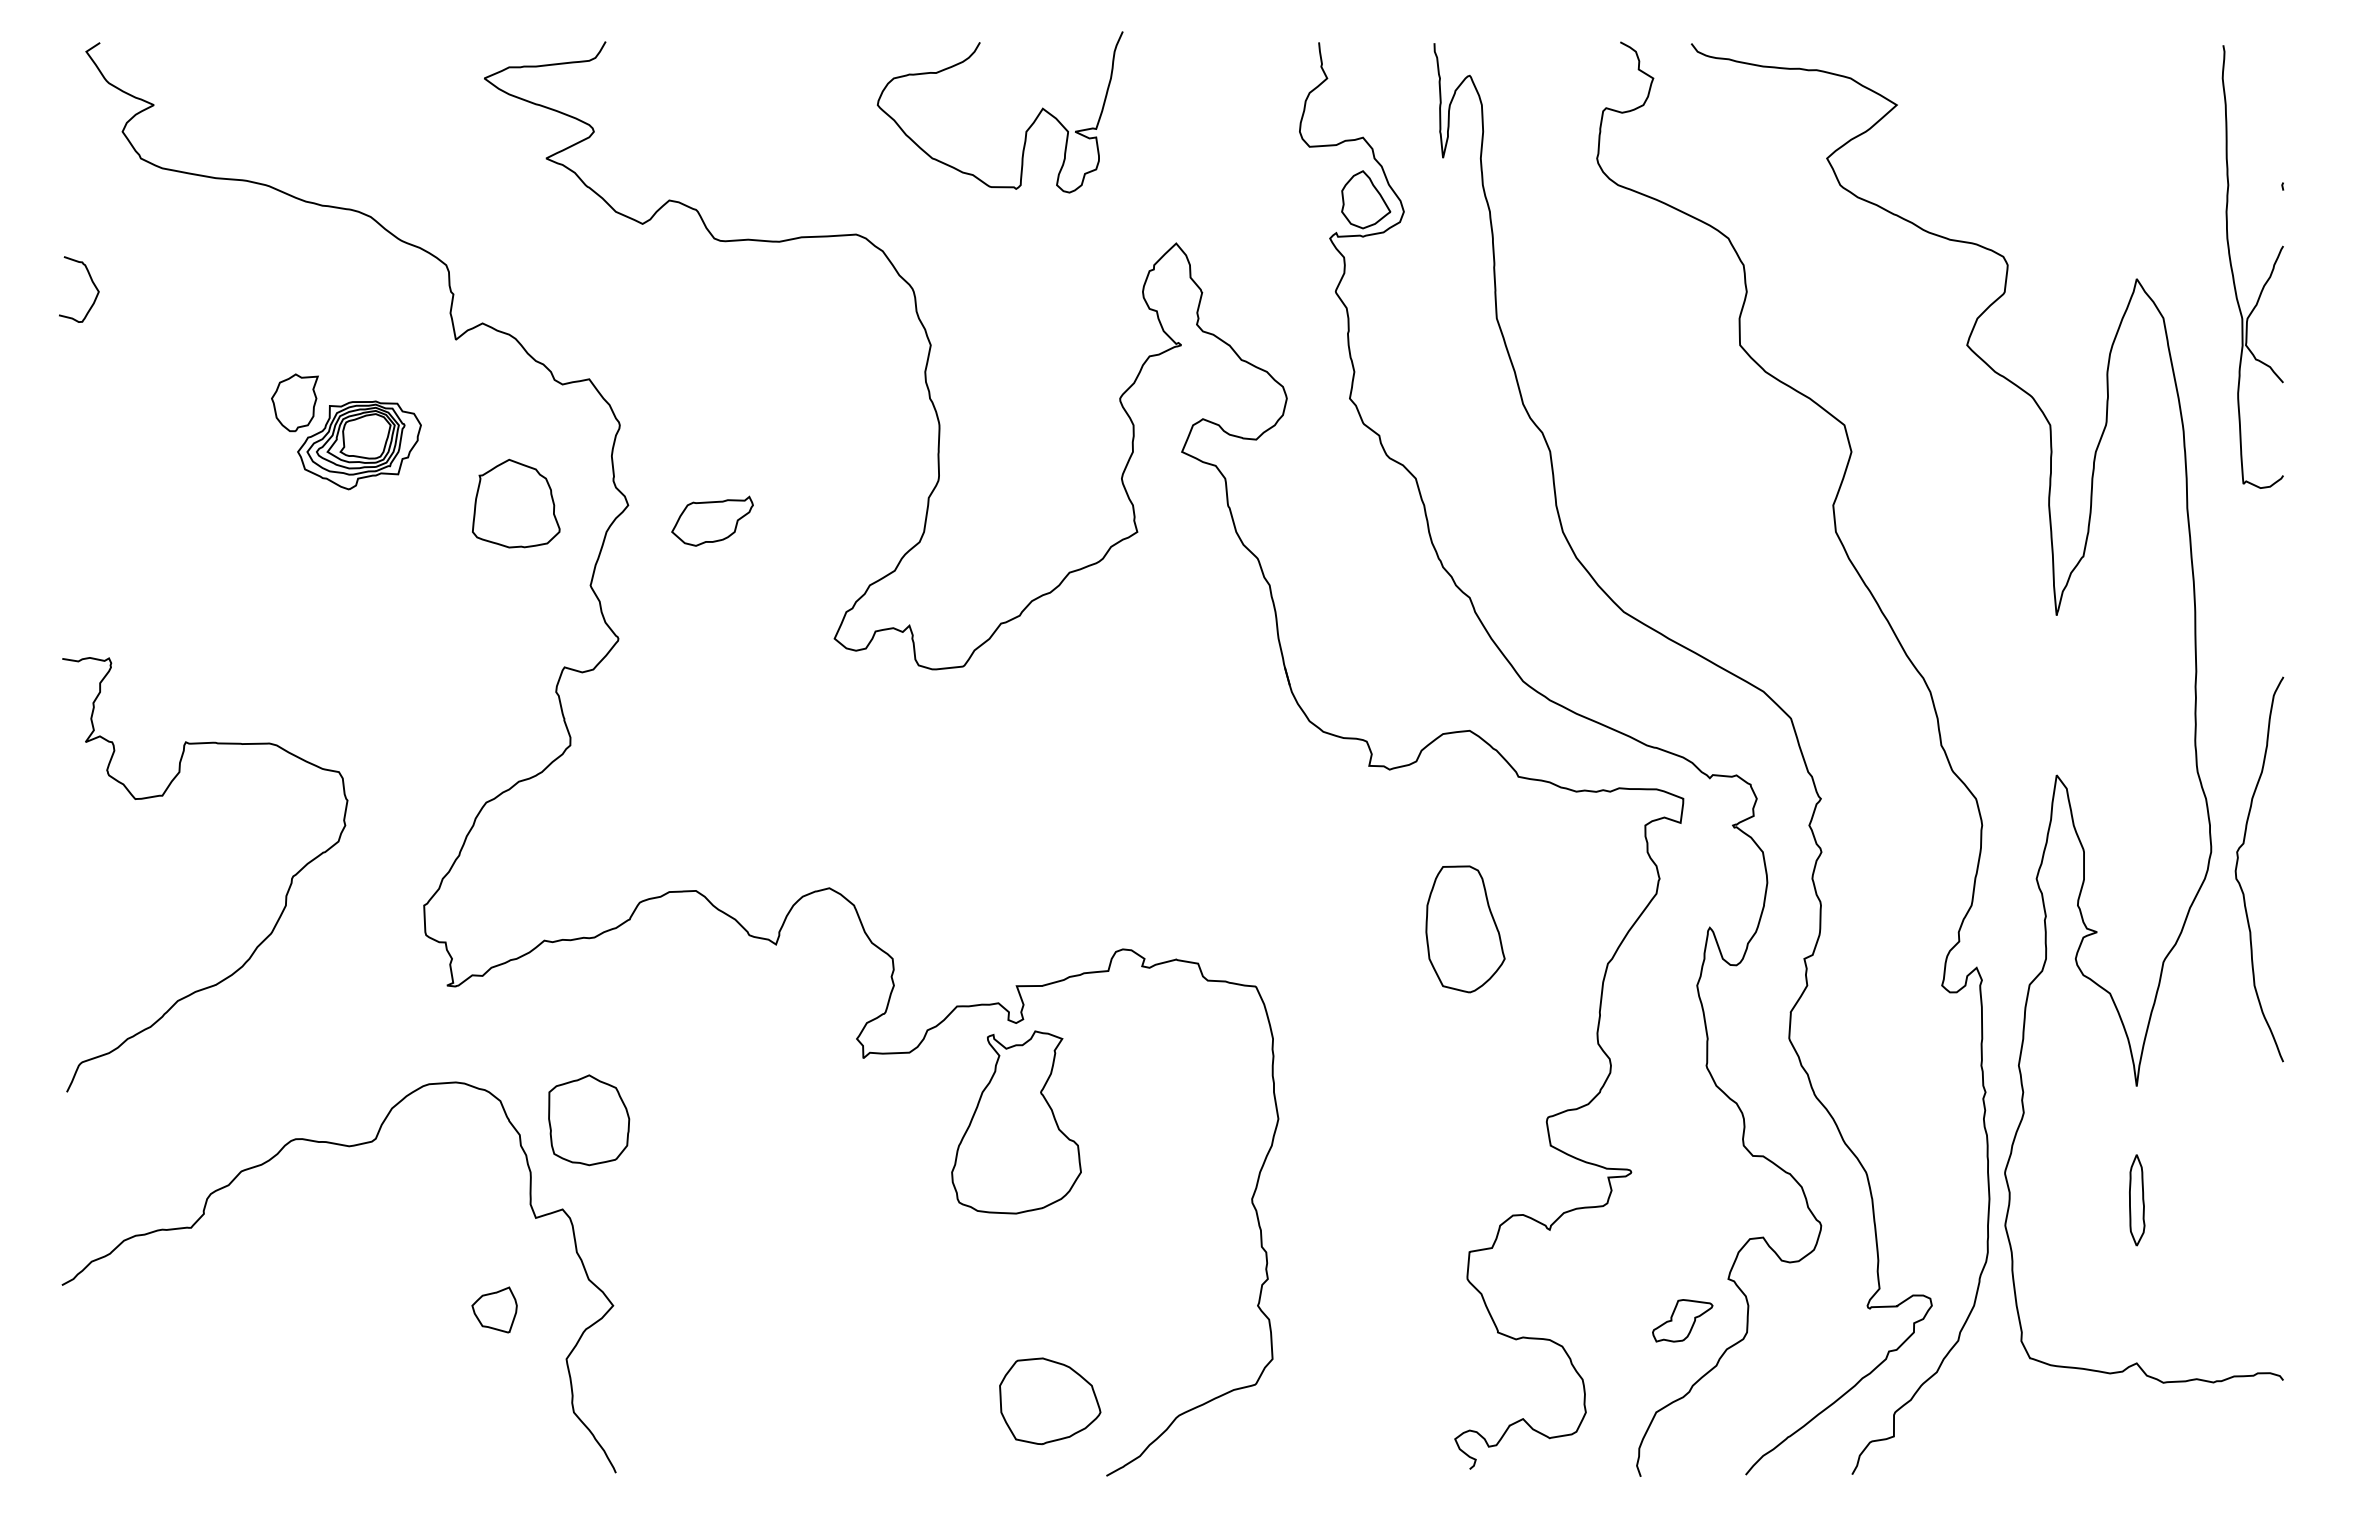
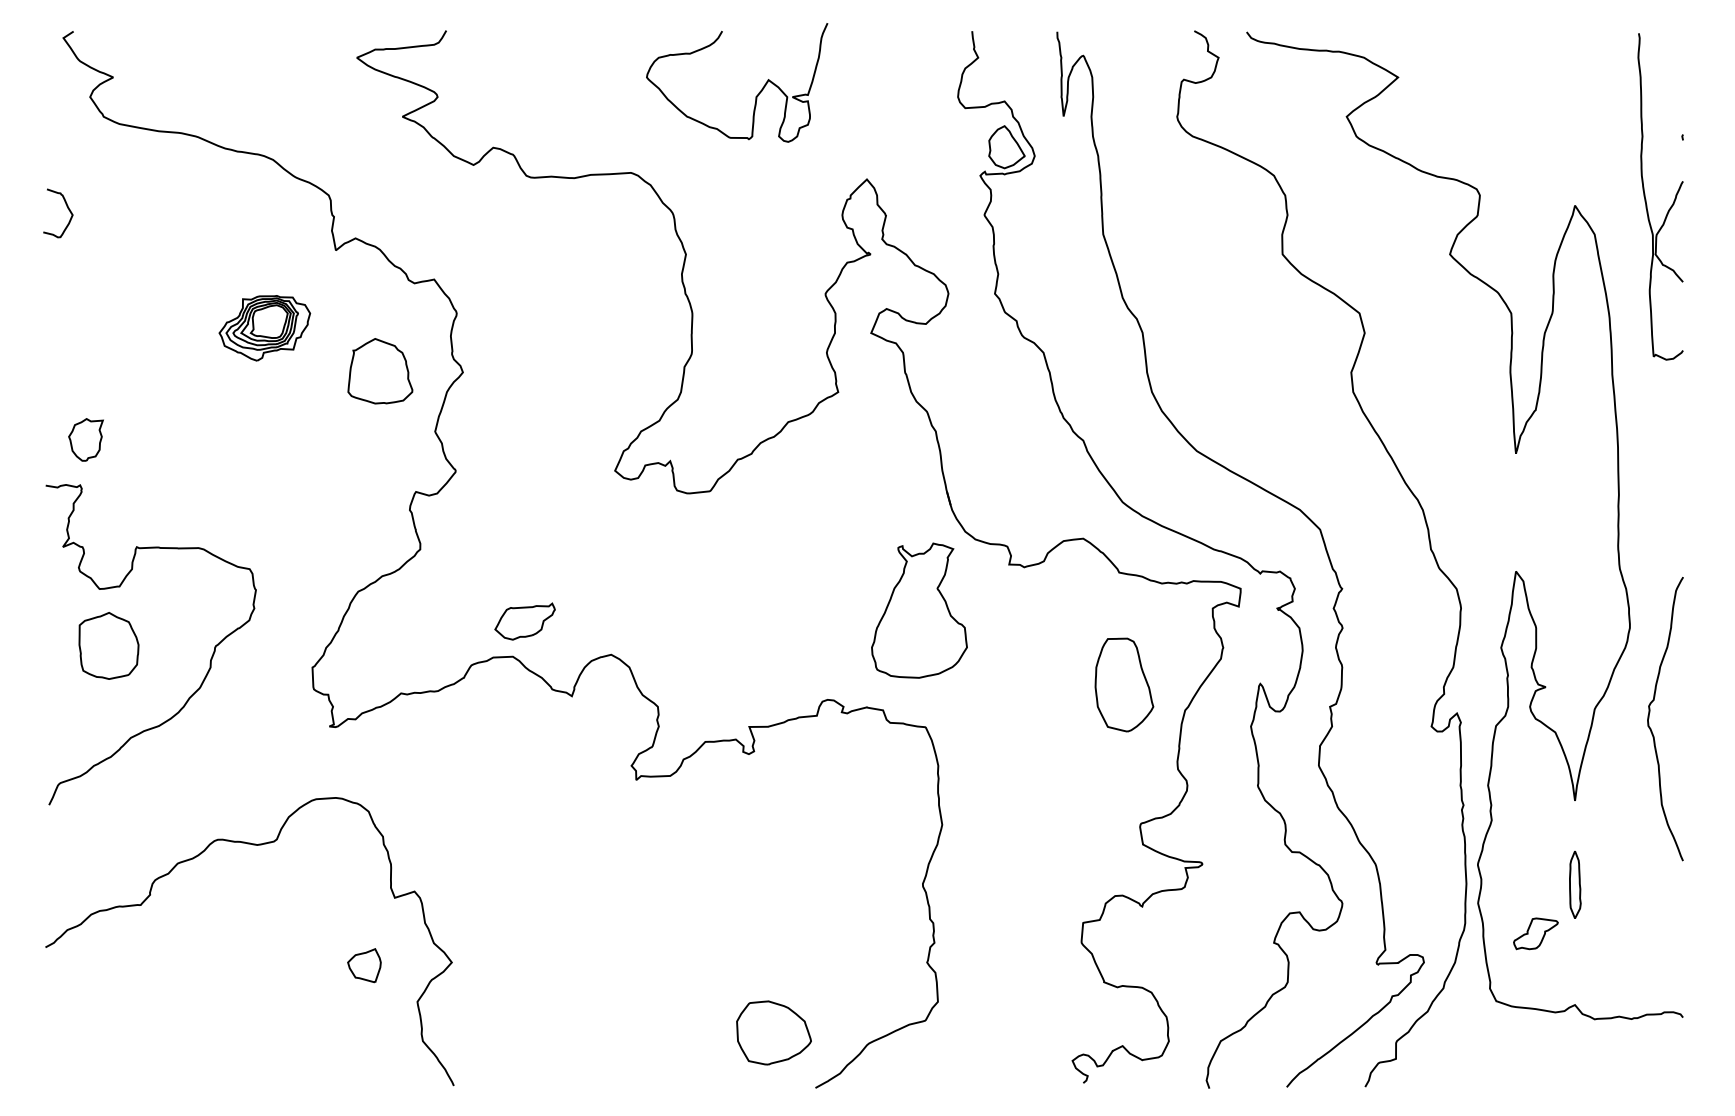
part: (294, 402) -> (85, 439), moved
part: (712, 520) -> (525, 621), moved
curve: (2237, 867) -> (1649, 717), moved
part: (1465, 929) -> (1124, 685), moved
part: (589, 1120) -> (109, 646), moved
part: (1016, 1122) -> (919, 610), moved
part: (1682, 1320) -> (1535, 933), moved

